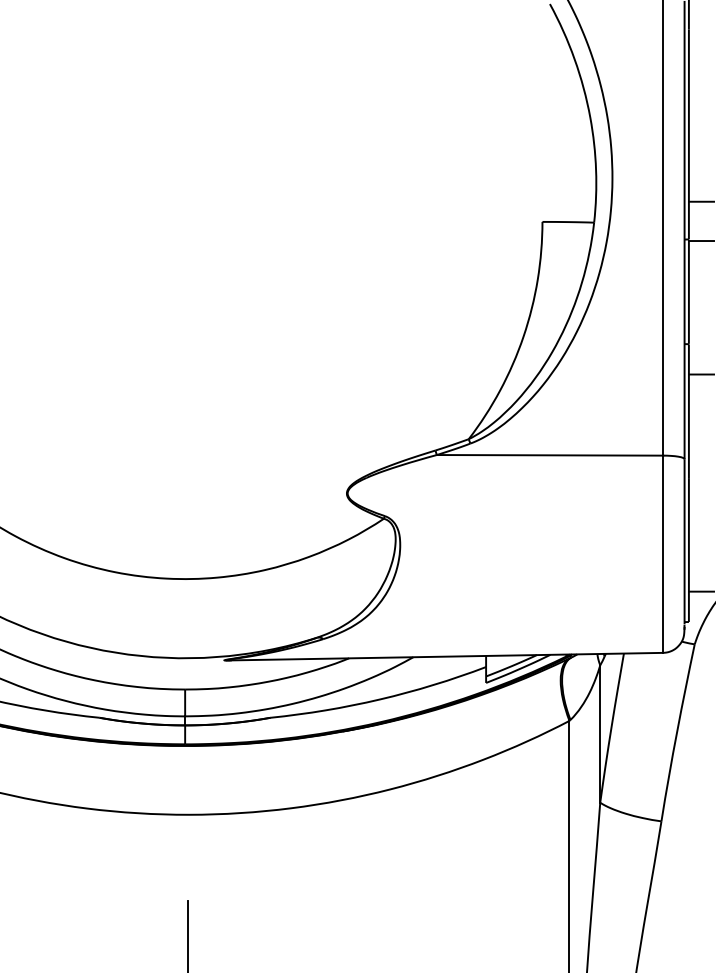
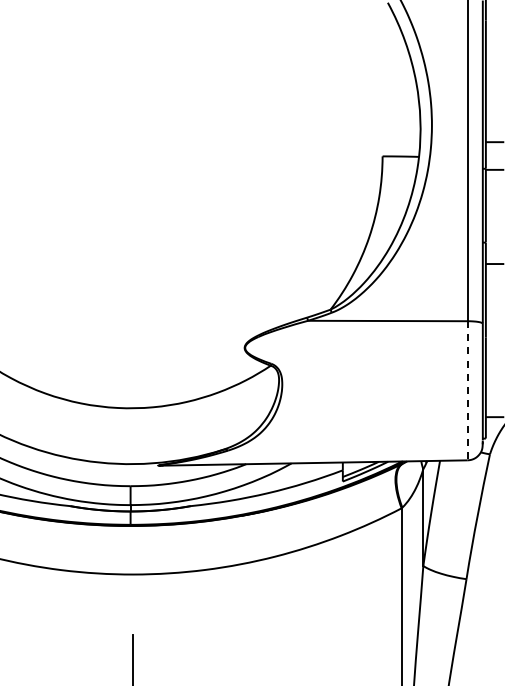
line: (662, 553) -> (467, 390), solid -> dashed

